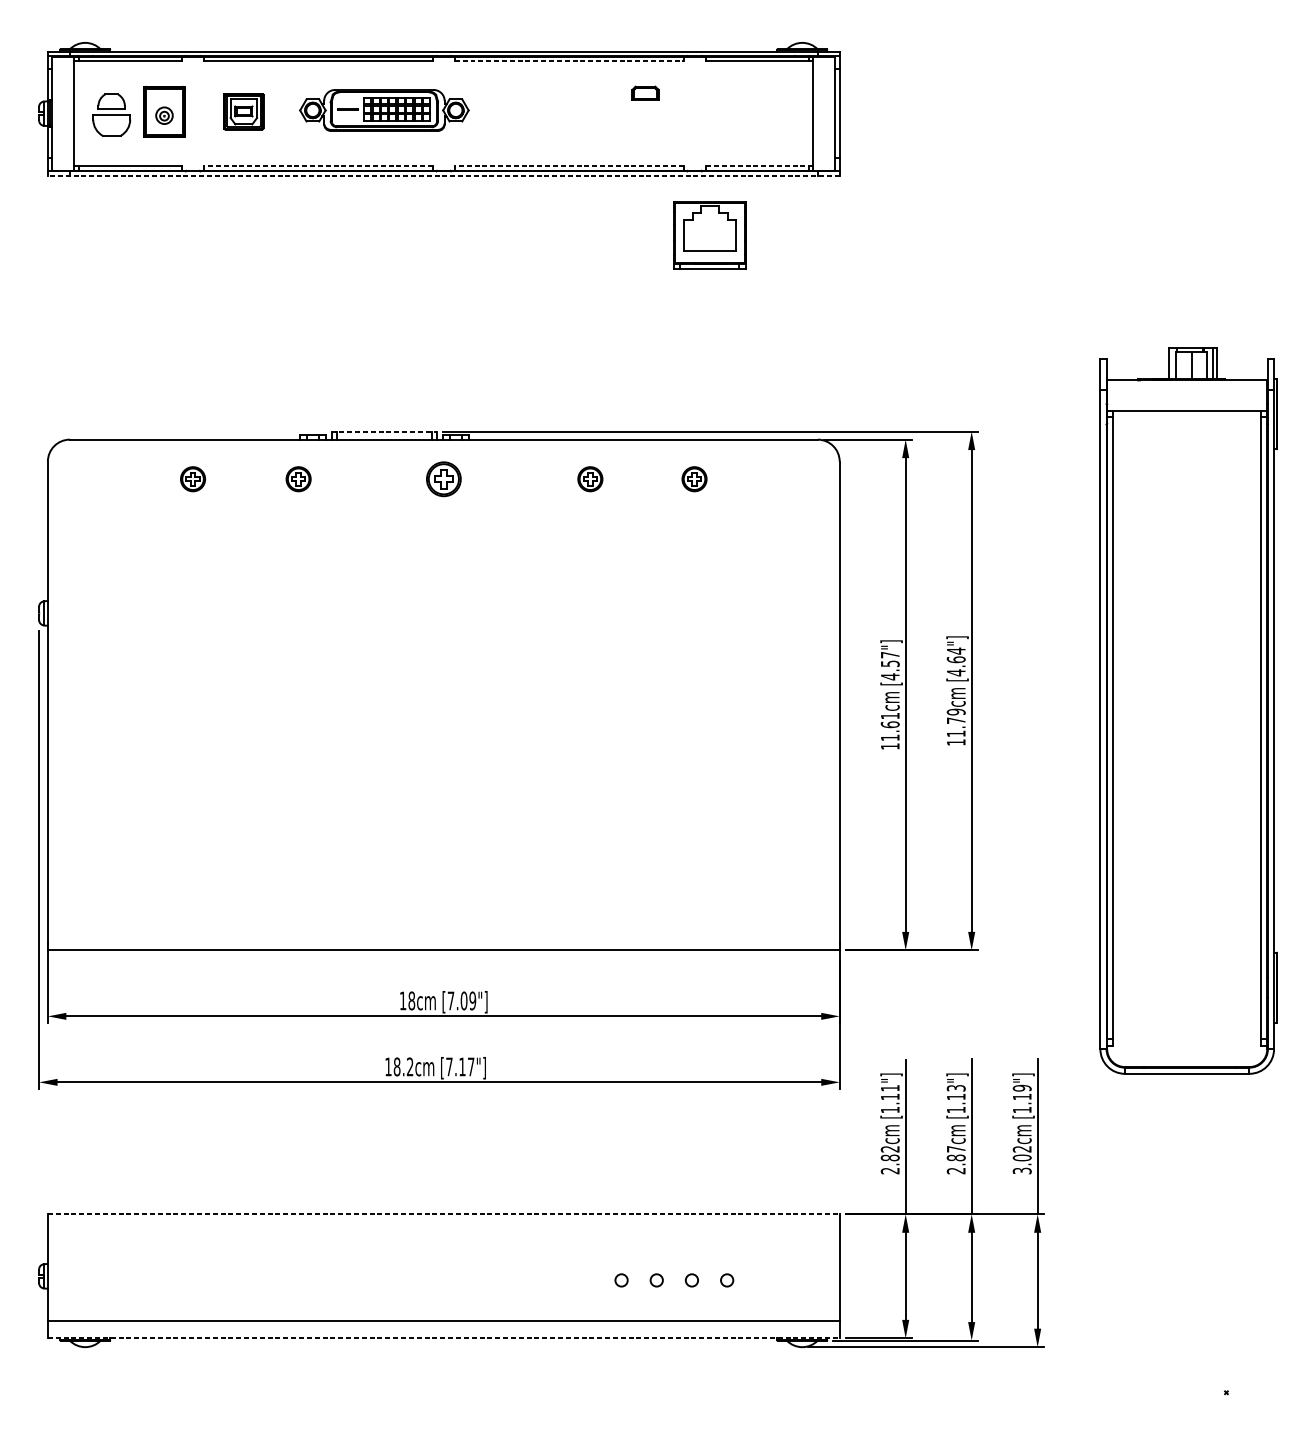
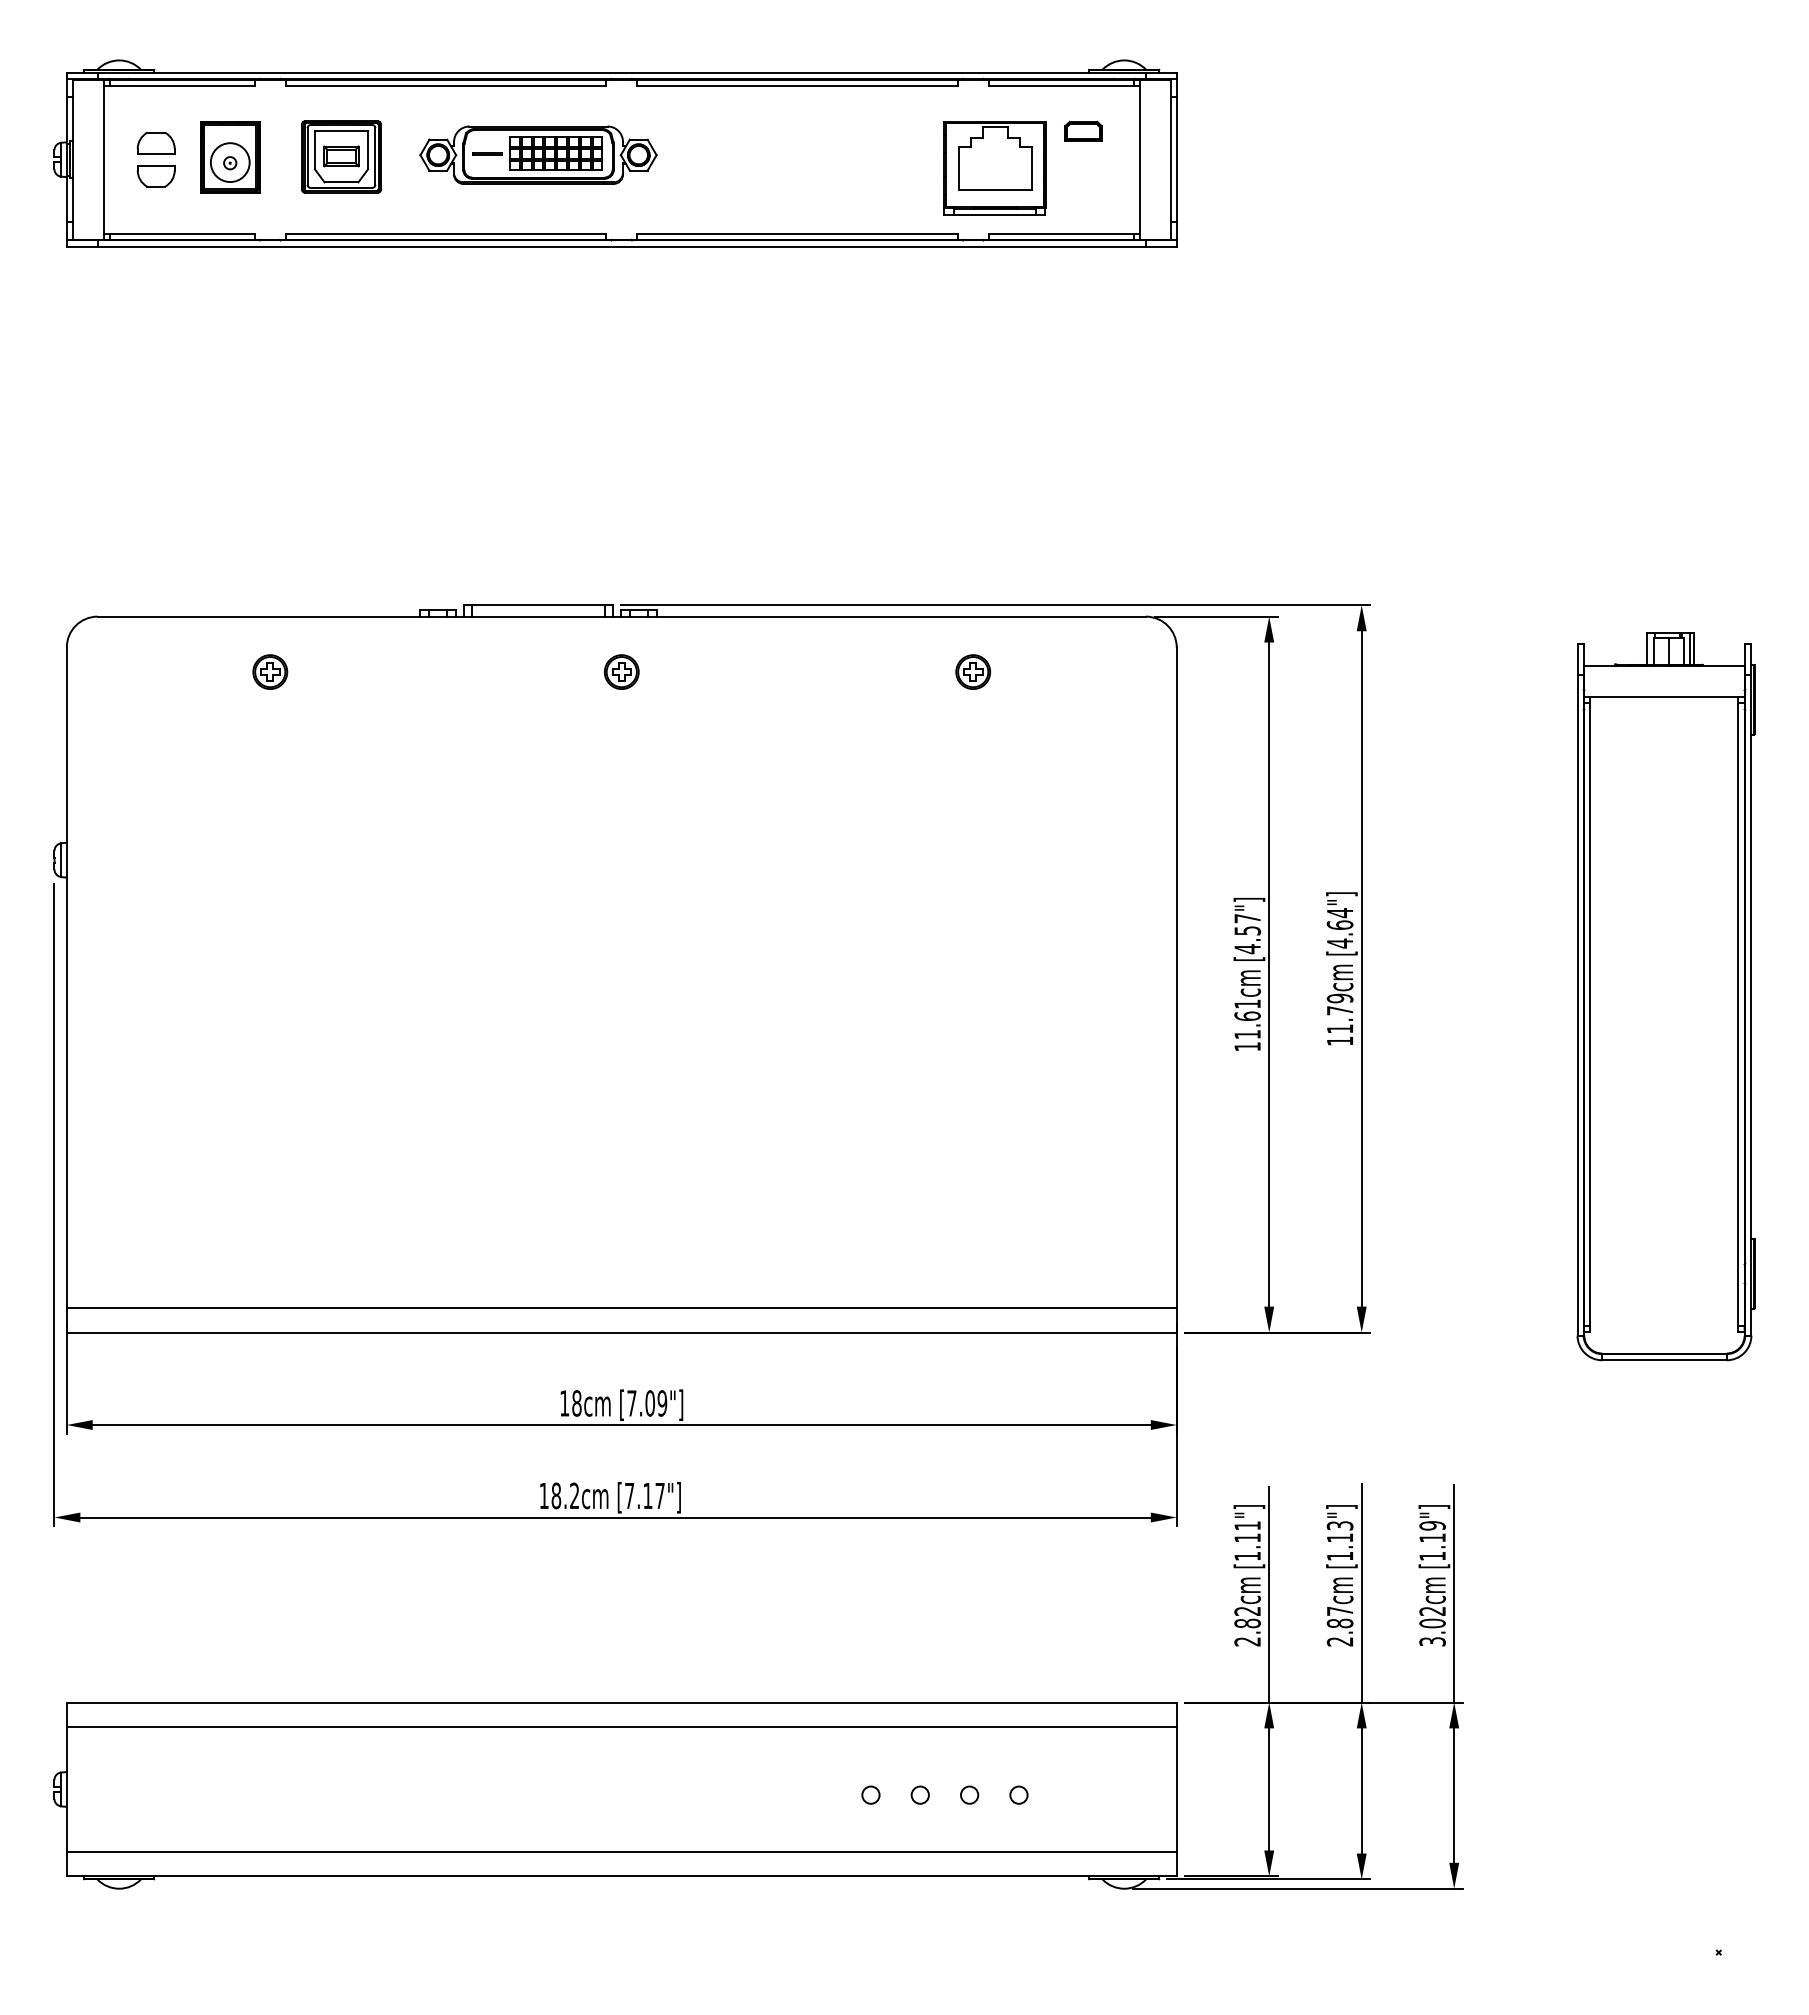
line: (569, 60) -> (798, 85), dashed -> solid
part: (645, 92) -> (1083, 130), moved
part: (243, 111) -> (341, 156), size x1.43
circle: (163, 115) -> (229, 162), size x1.67
part: (111, 125) -> (155, 176), size x0.71
line: (318, 166) -> (445, 233), dashed -> solid
line: (569, 166) -> (797, 233), dashed -> solid
line: (759, 166) -> (1064, 233), dashed -> solid
line: (443, 175) -> (621, 246), dashed -> solid
part: (709, 235) -> (994, 168), moved
line: (385, 431) -> (539, 605), dashed -> solid
part: (298, 478) -> (418, 671), removed
part: (443, 478) -> (621, 671), size x0.71
part: (590, 478) -> (827, 671), removed
part: (1188, 710) -> (1665, 996), size x0.71
line: (443, 932) -> (621, 1307), added
line: (443, 1214) -> (621, 1702), dashed -> solid
line: (443, 1232) -> (621, 1727), added
line: (443, 1338) -> (621, 1876), dashed -> solid

